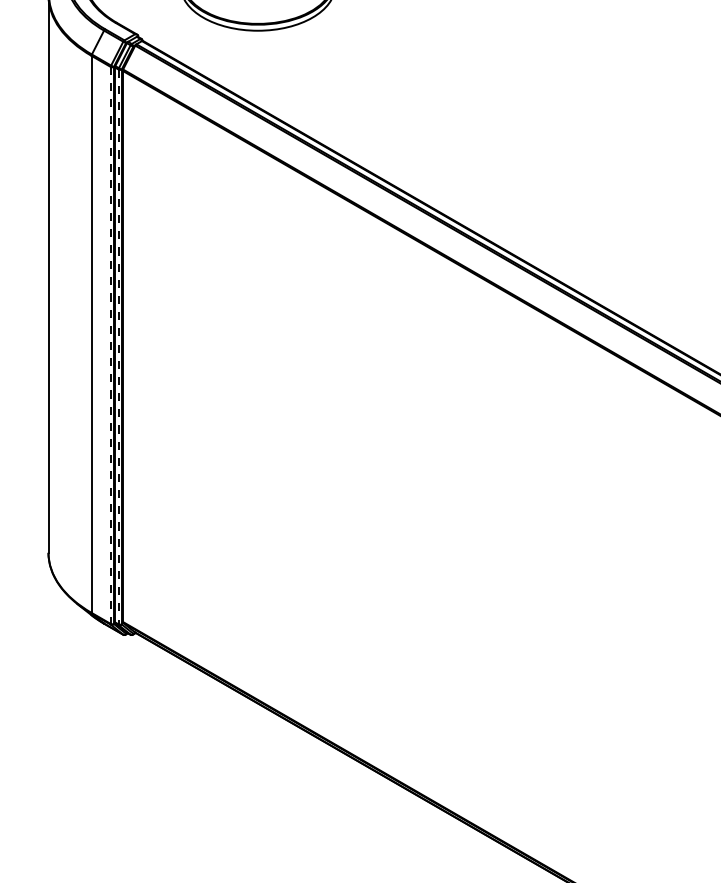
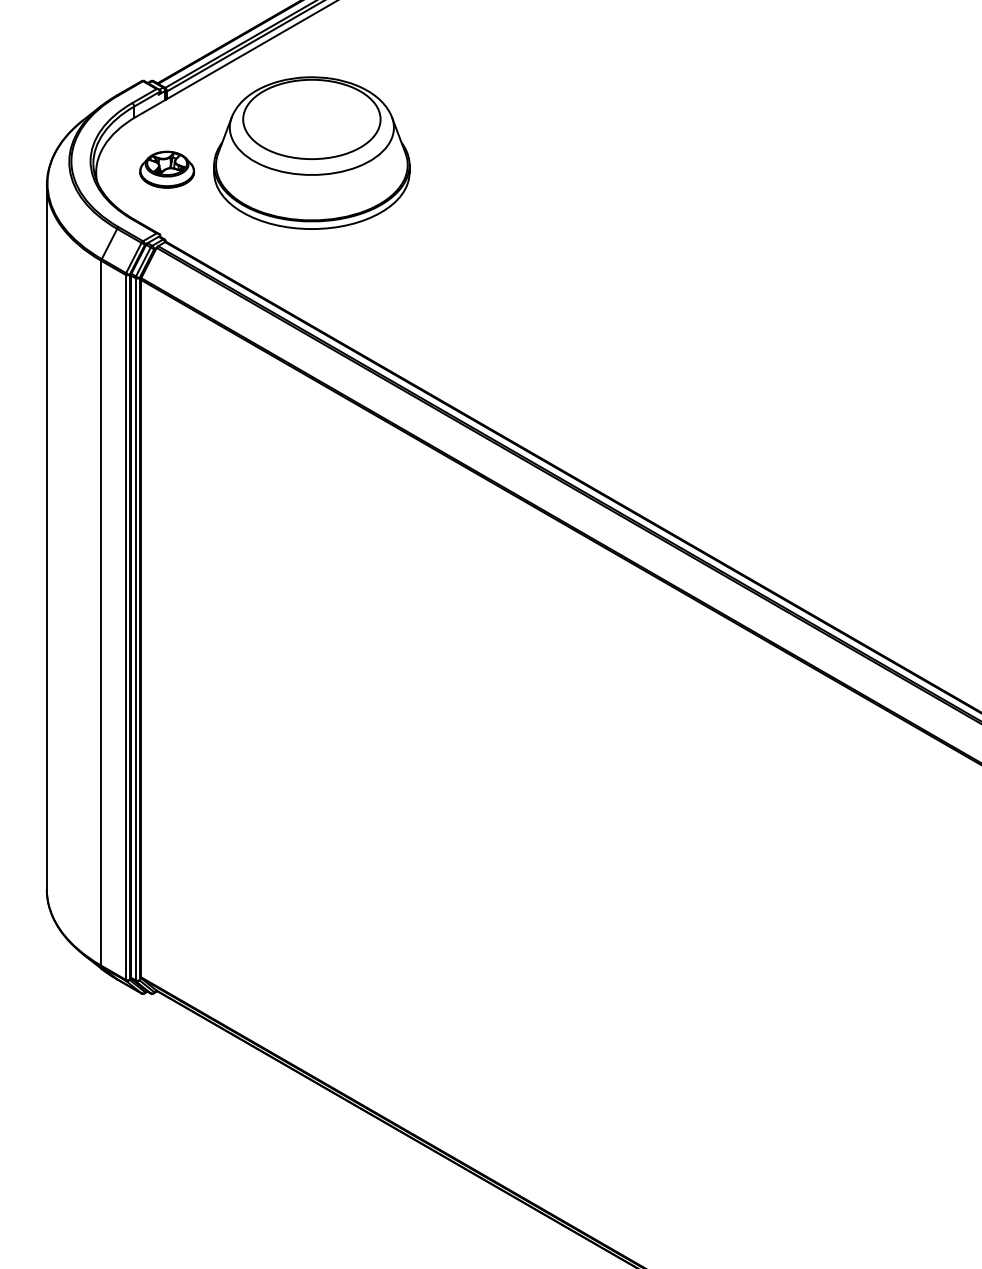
line: (110, 345) -> (125, 627), dashed -> solid
line: (118, 347) -> (135, 629), dashed -> solid

